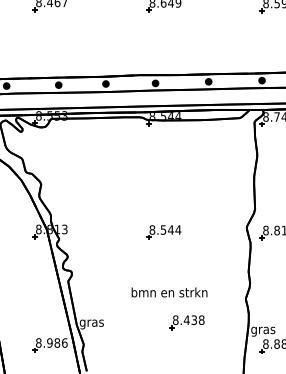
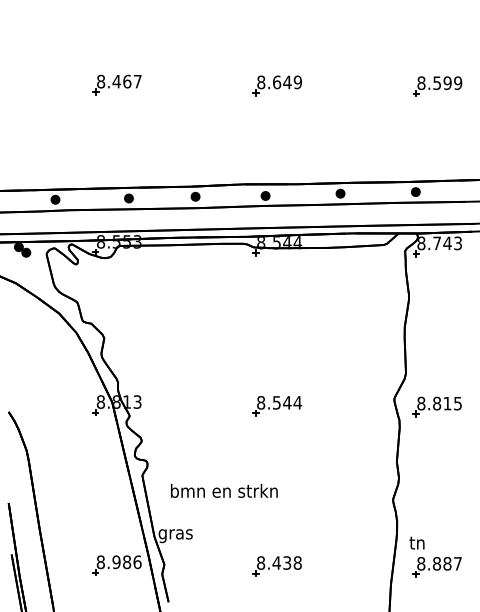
text: (169, 292) -> (224, 490), moved
part: (186, 322) -> (276, 566), moved
text: (263, 330) -> (417, 544), gras -> tn

